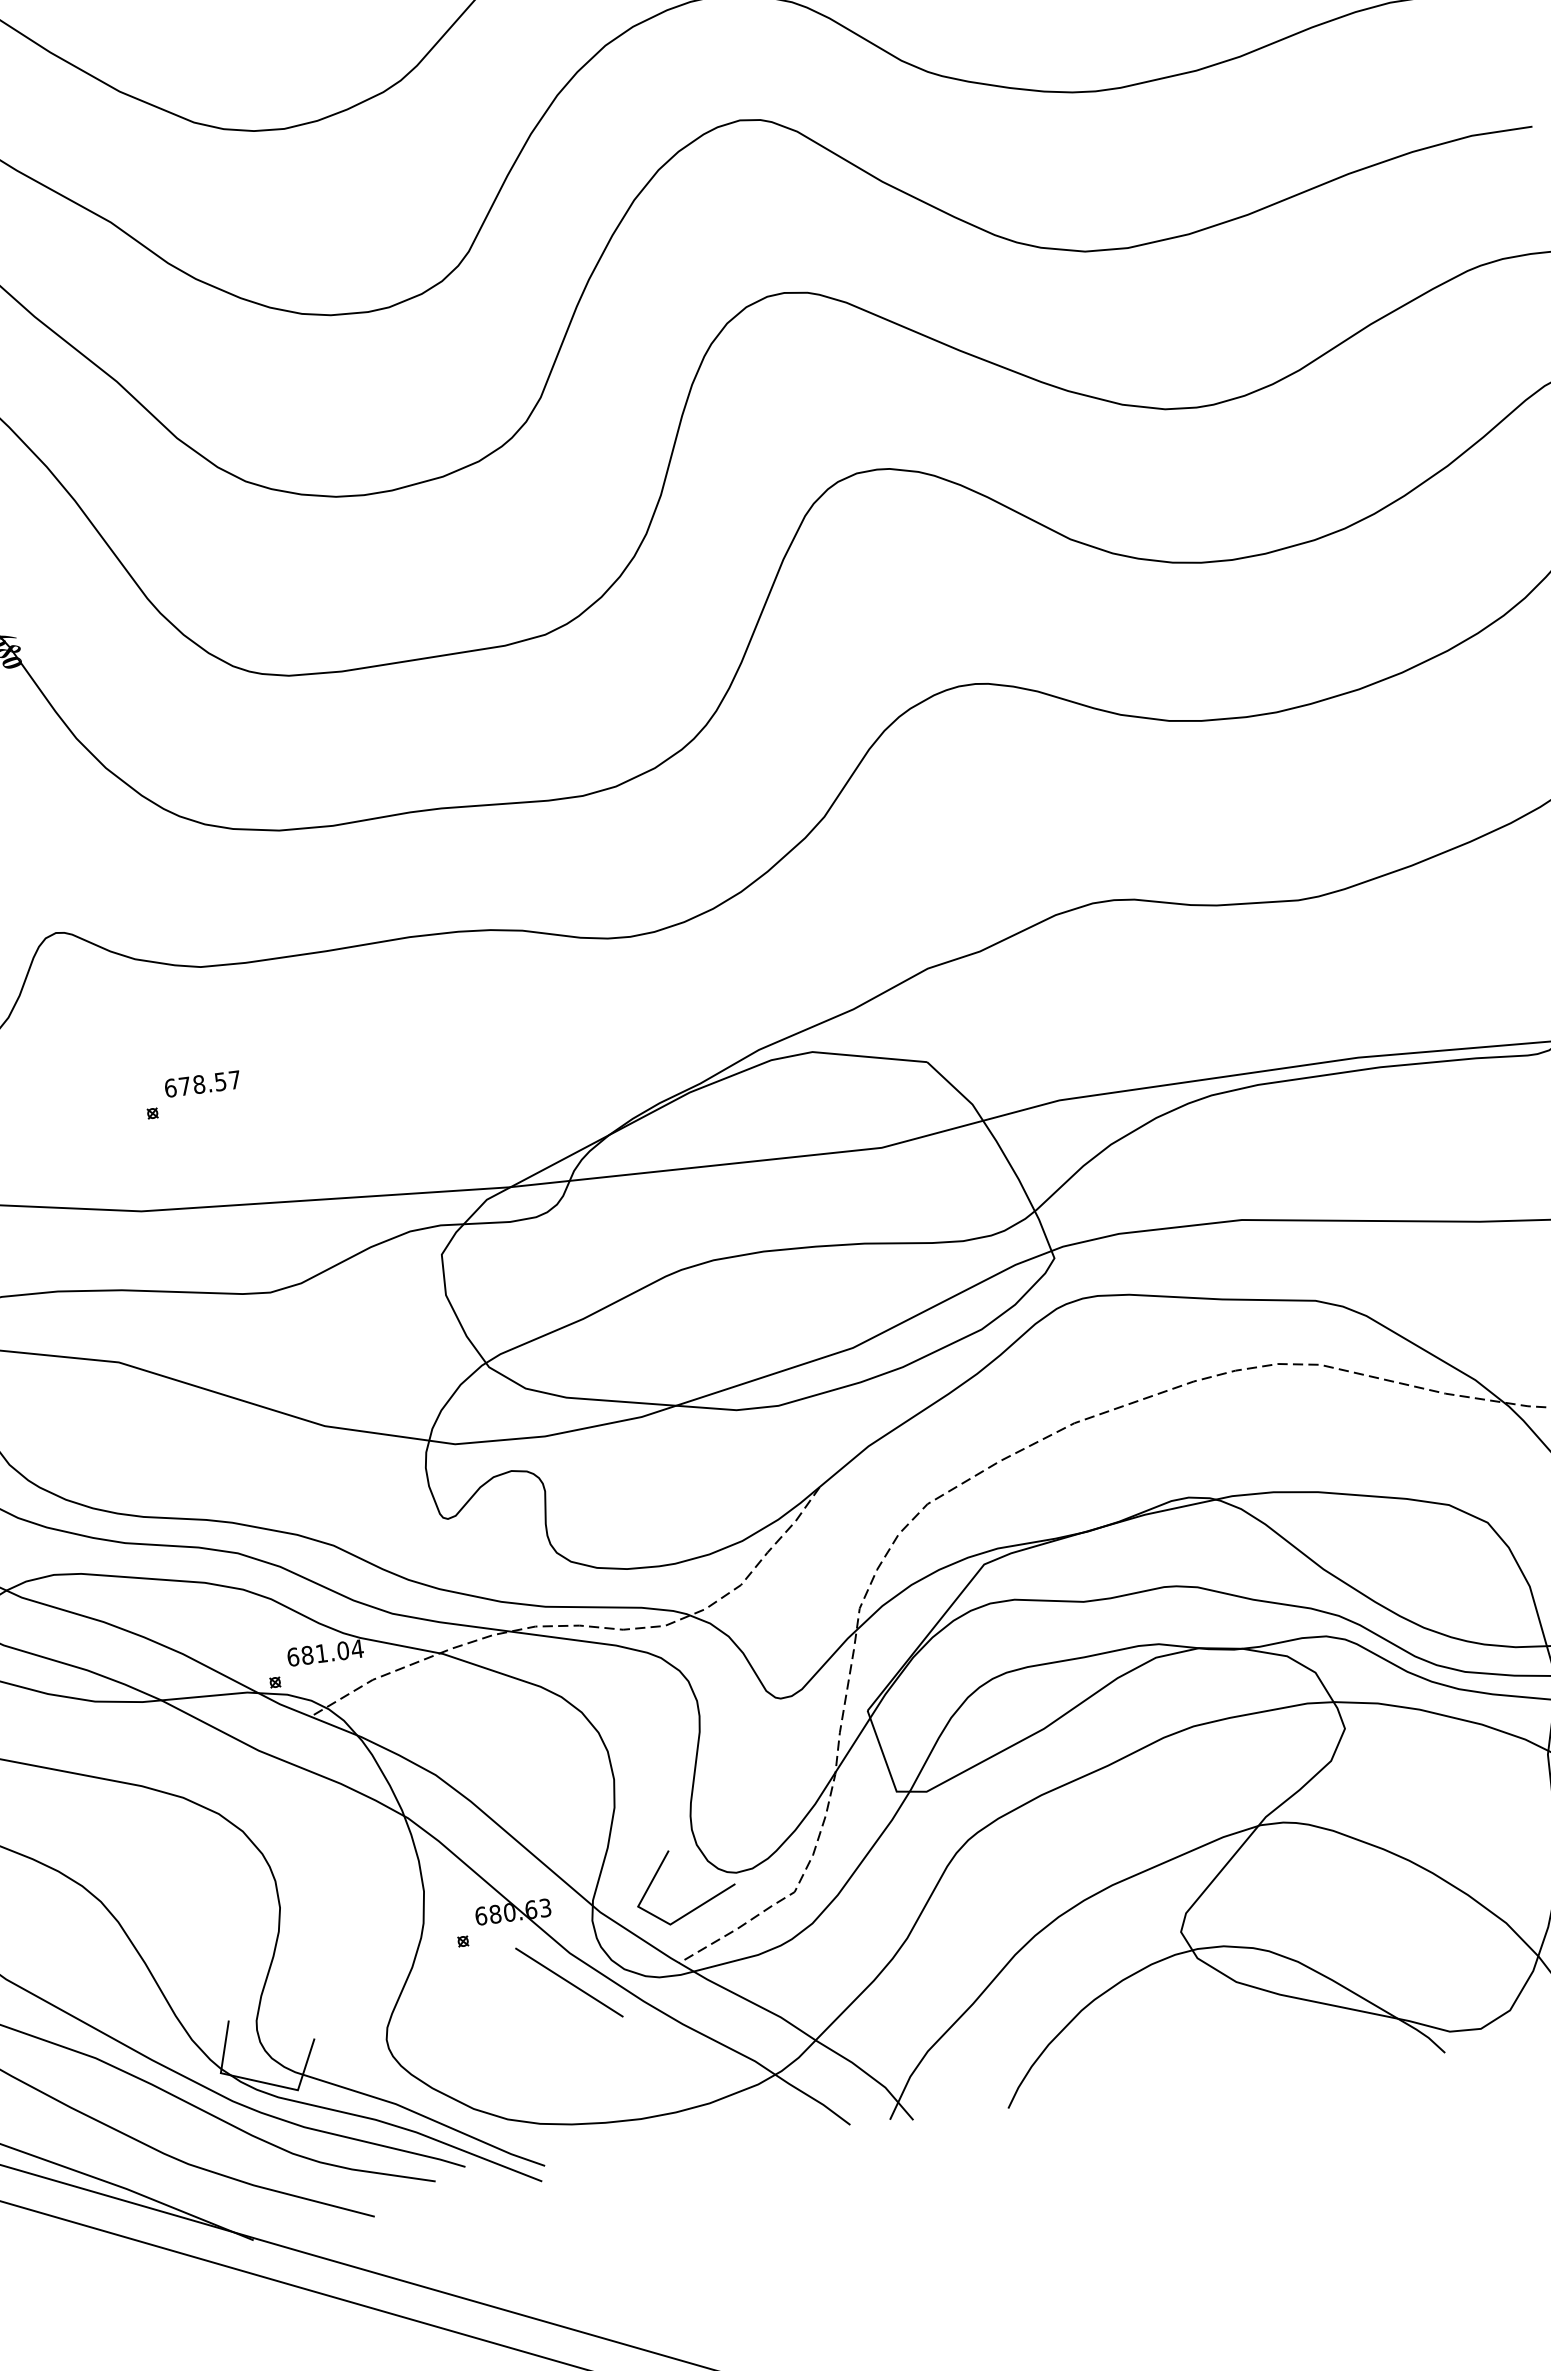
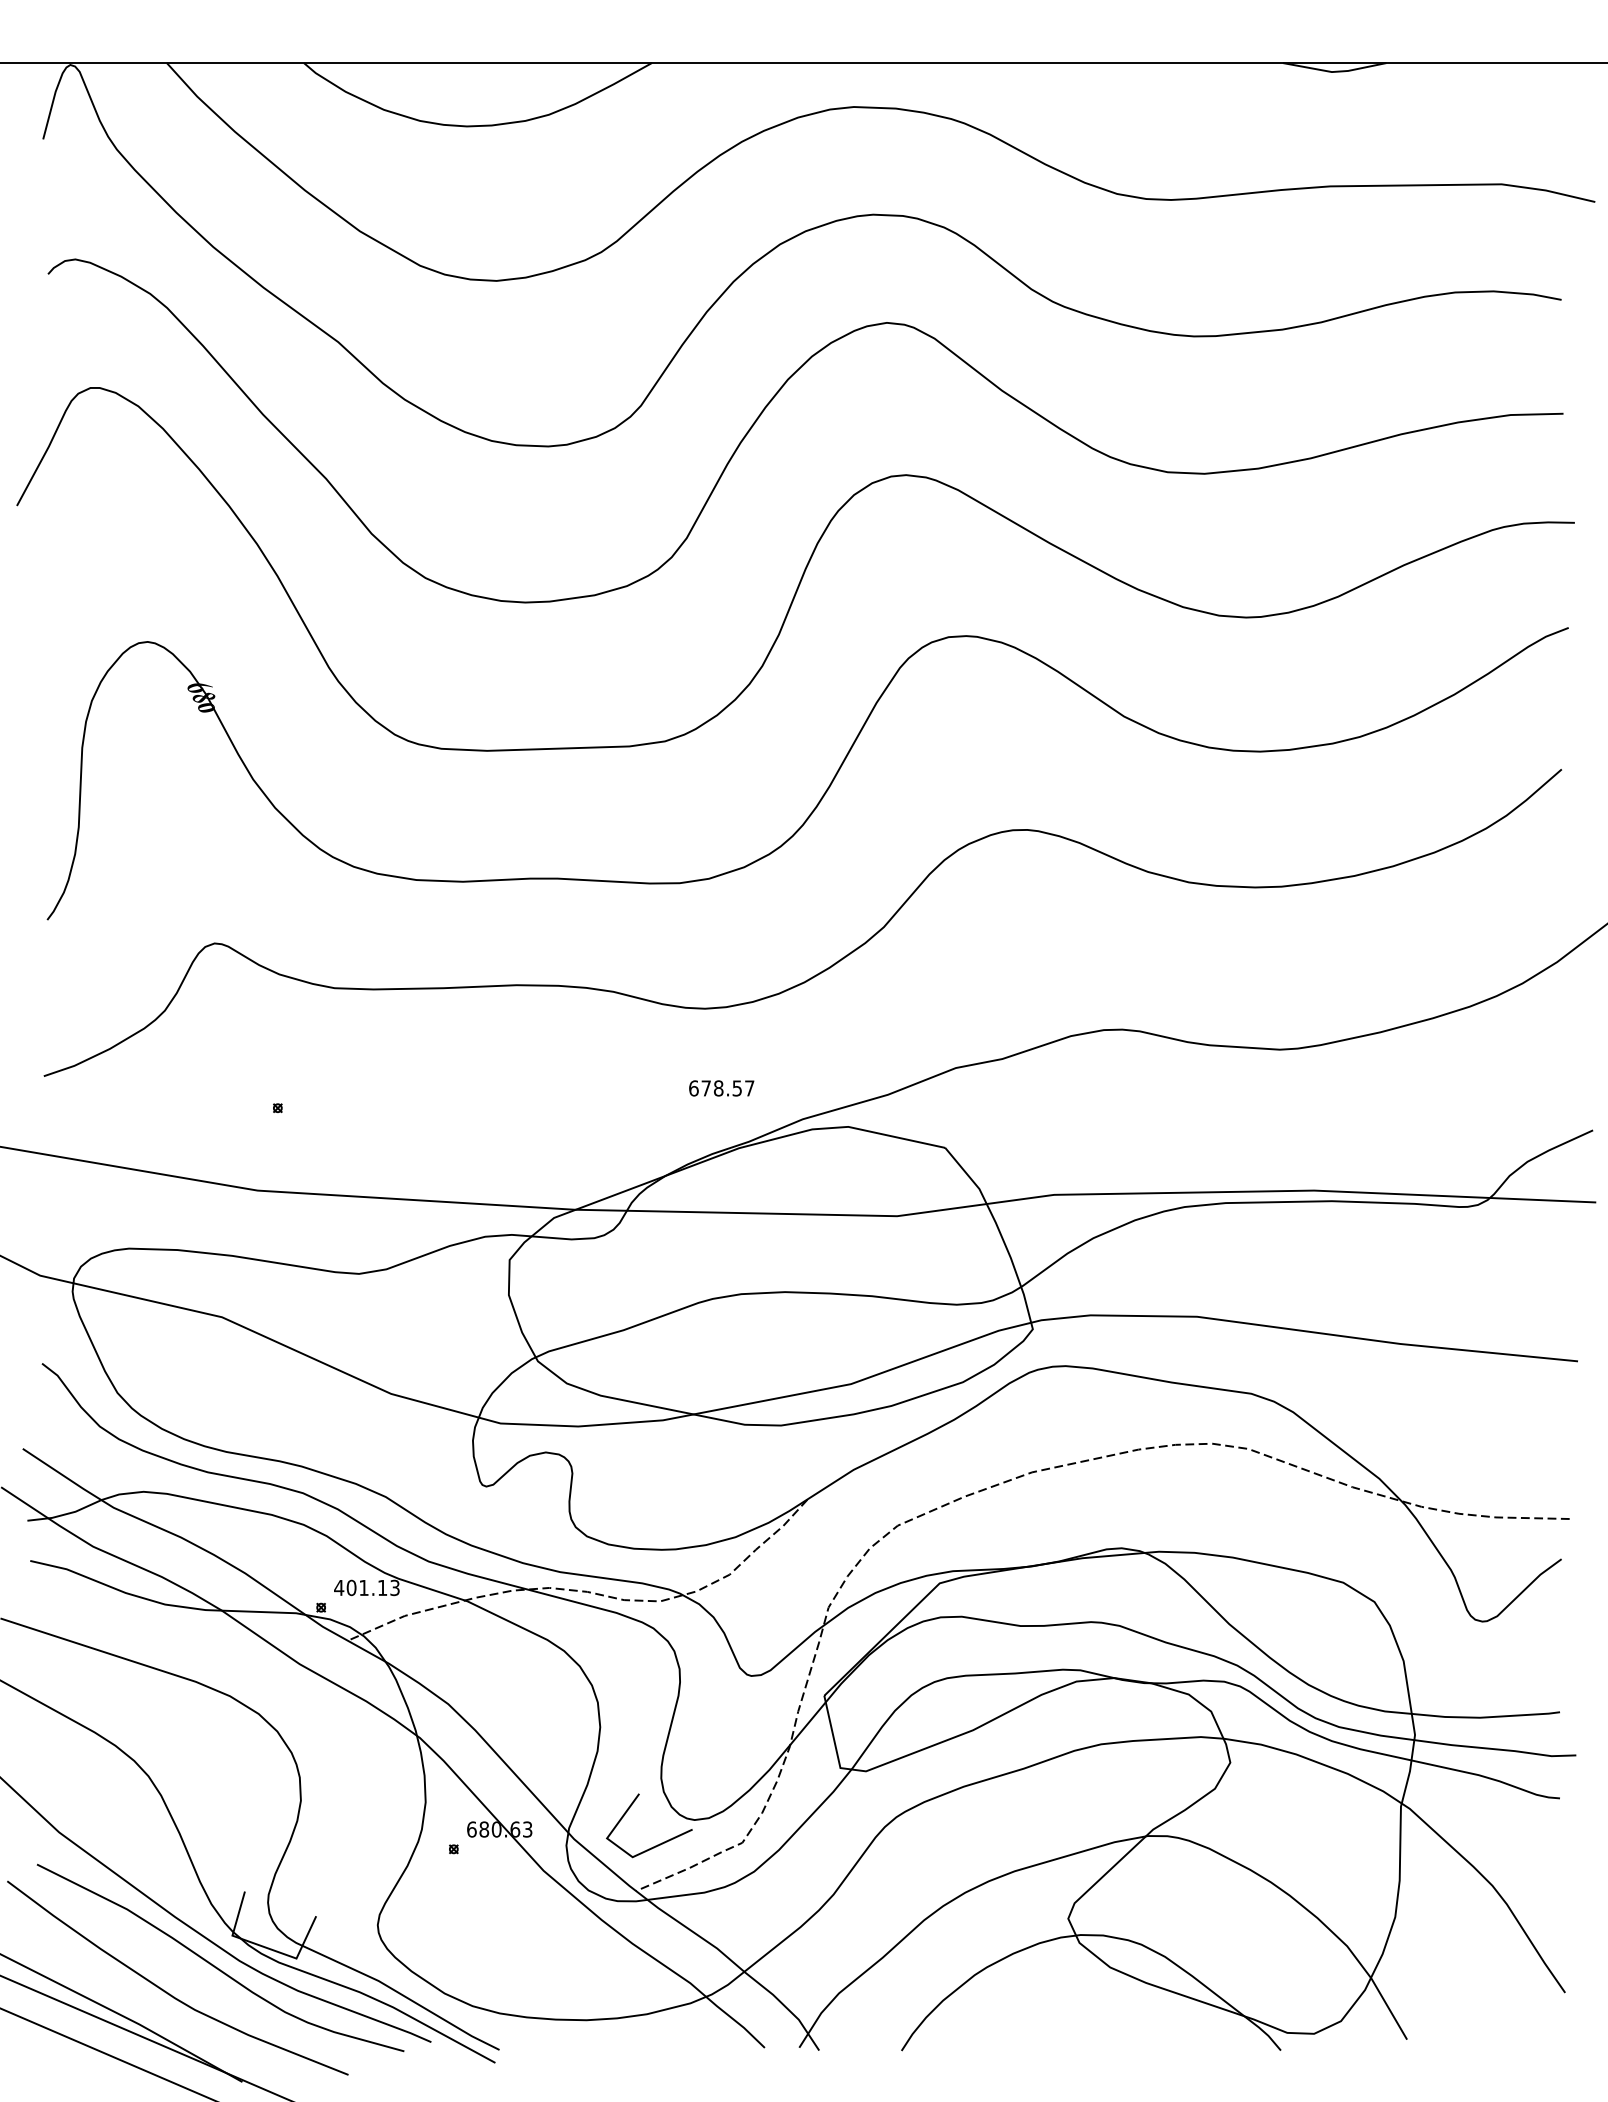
text: (202, 1084) -> (721, 1088), moved
text: (325, 1652) -> (367, 1587), 681.04 -> 401.13
line: (568, 1982) -> (539, 1895), removed

